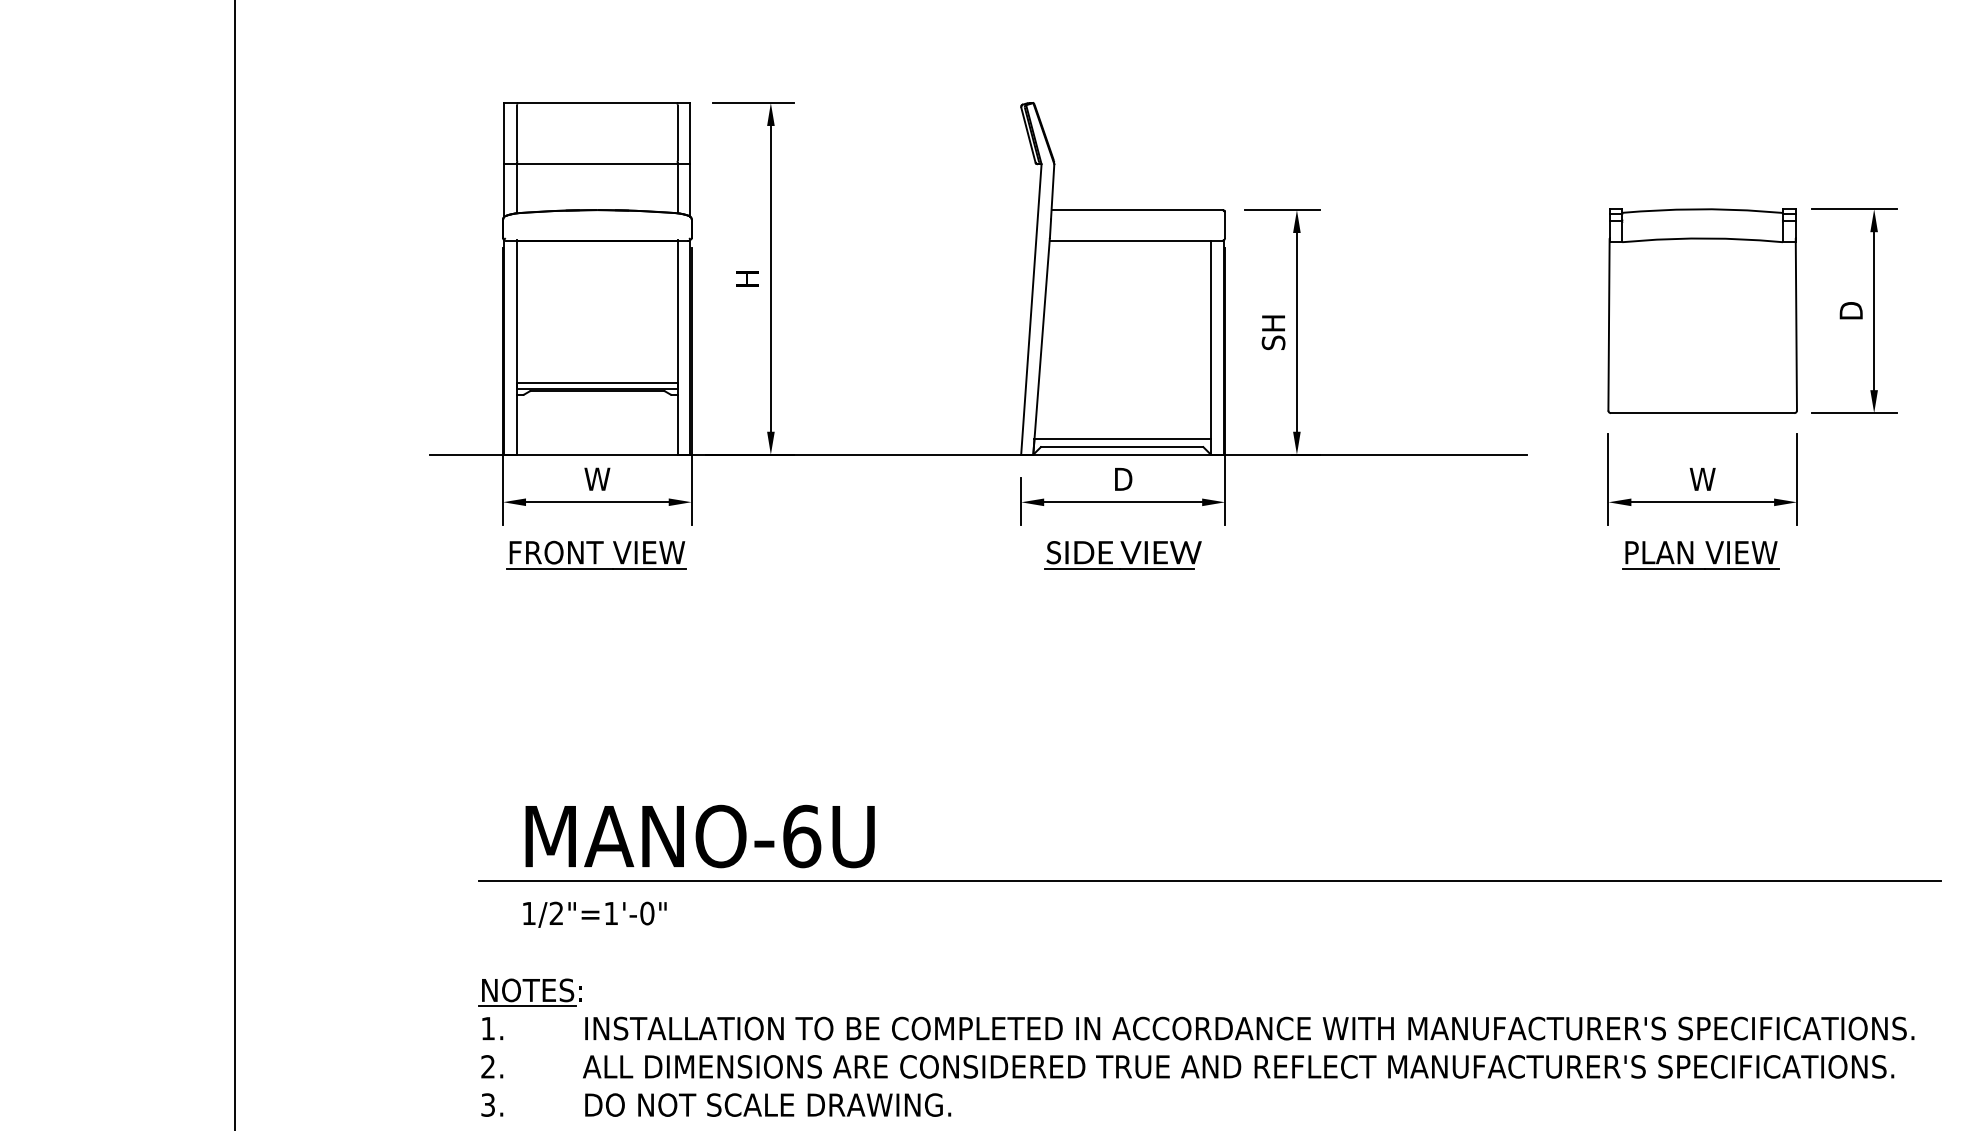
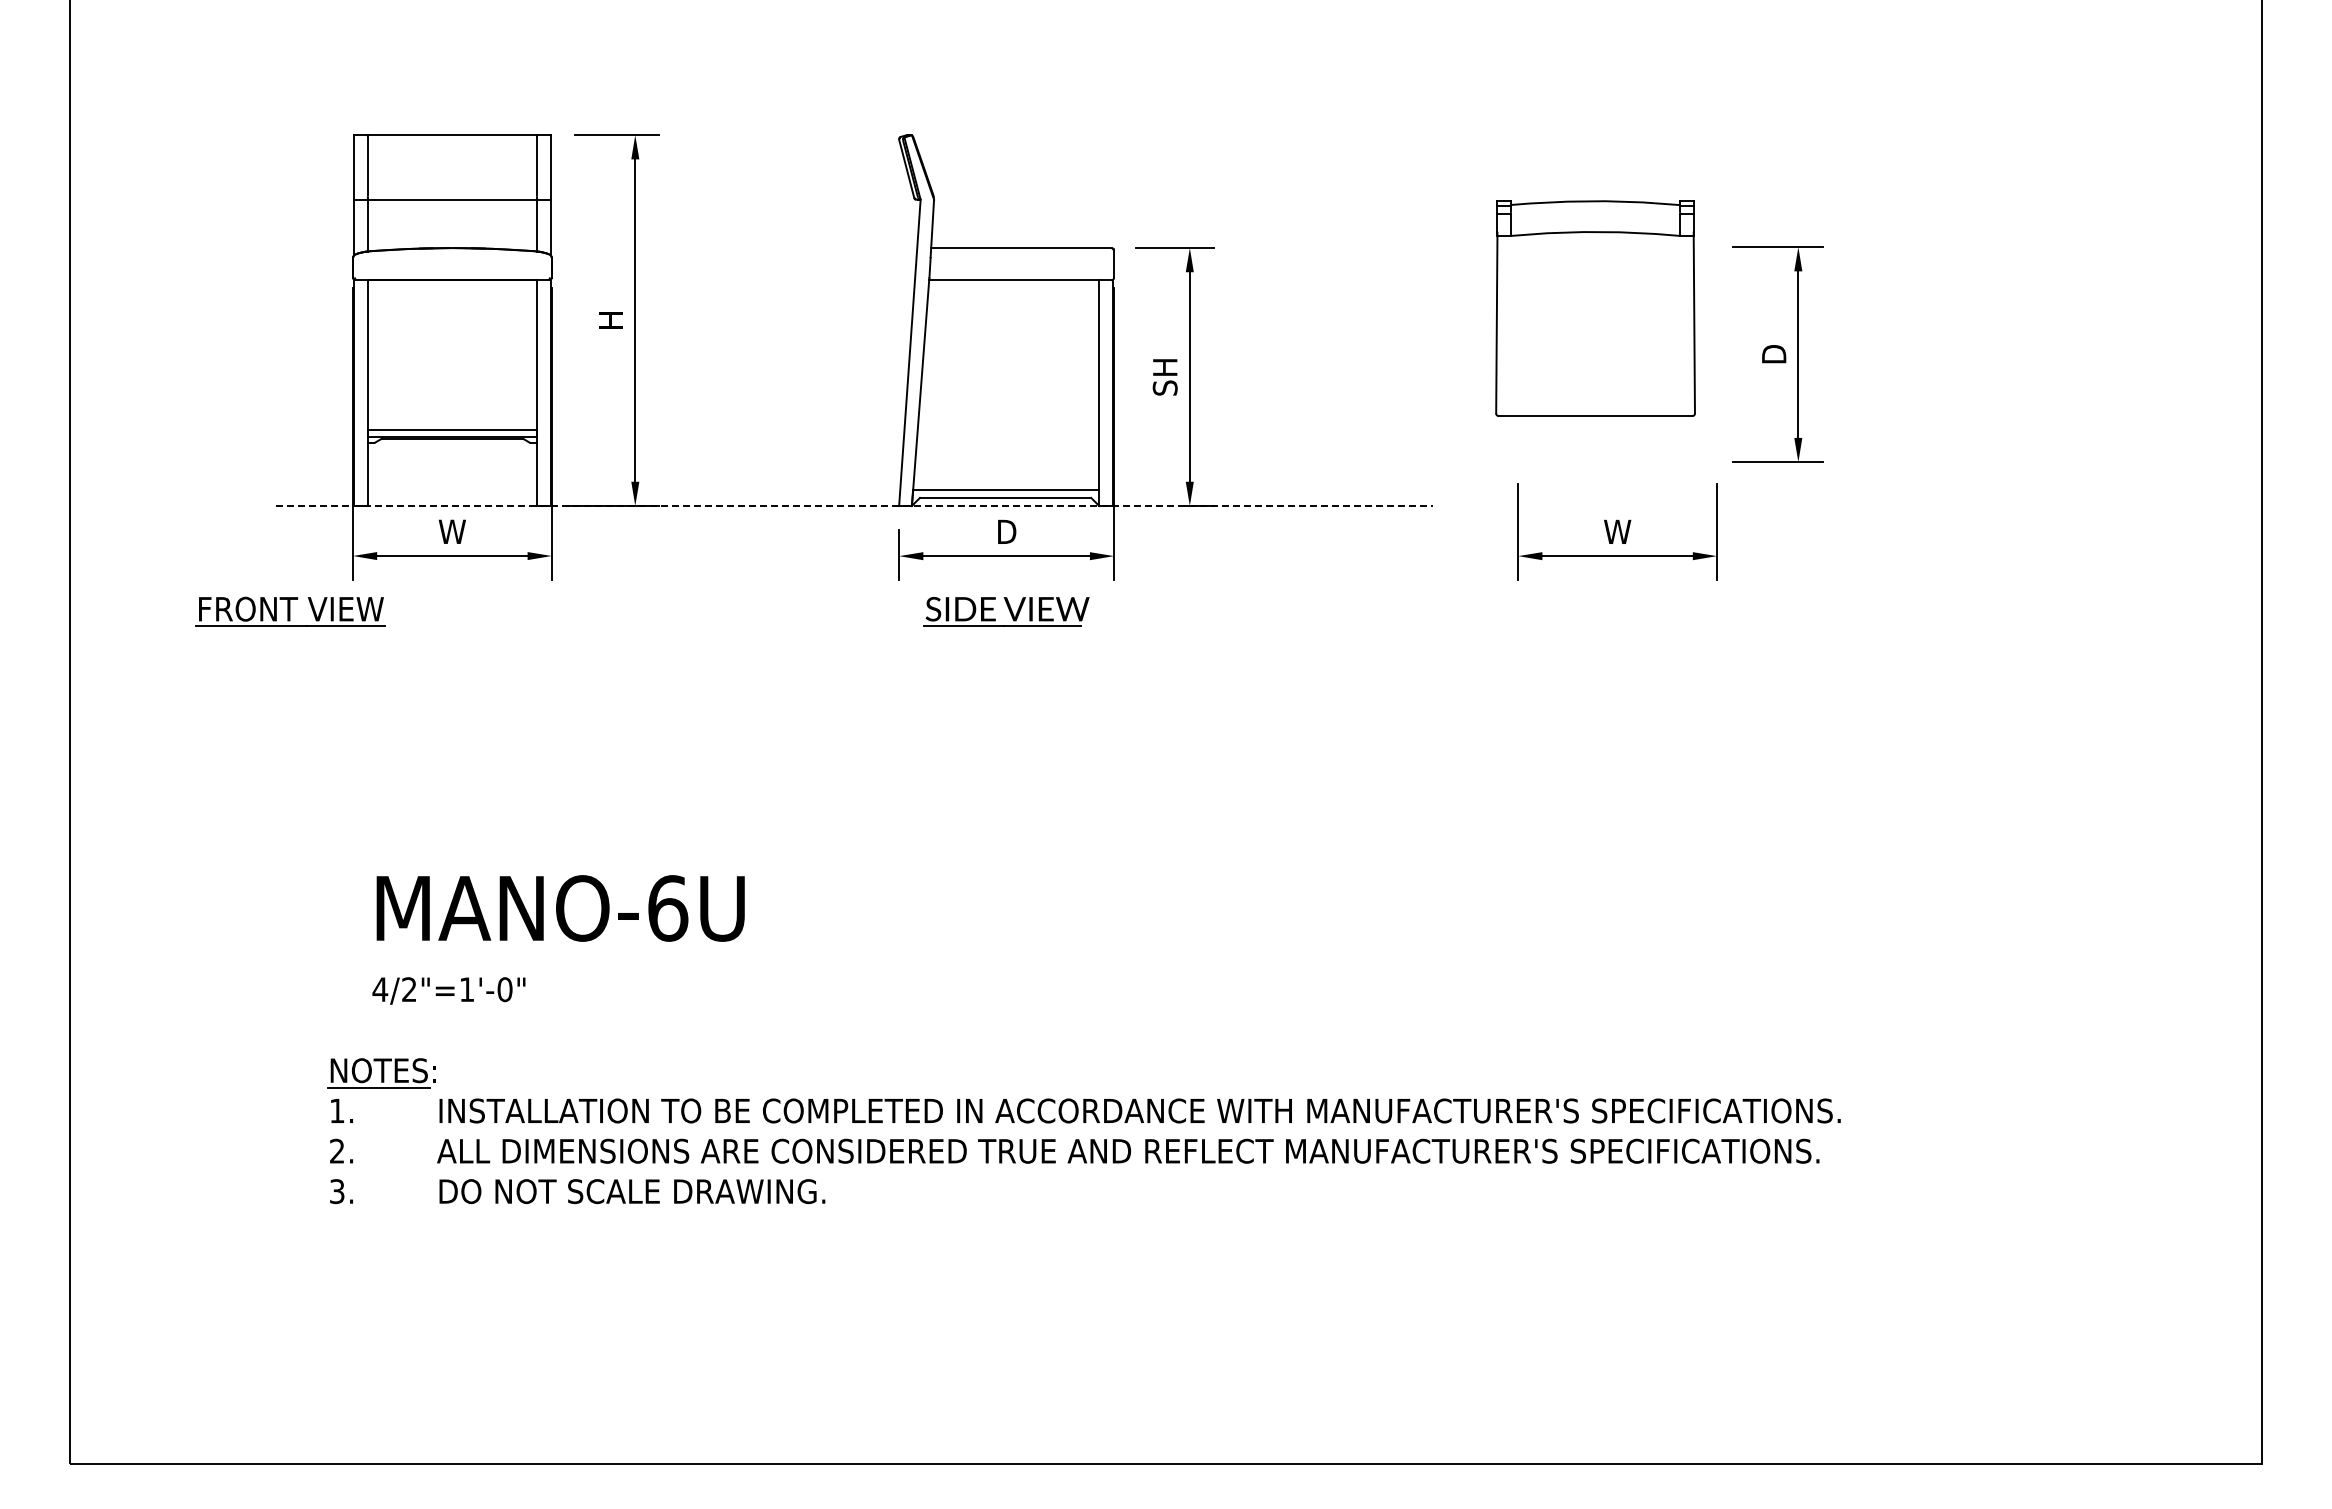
part: (1702, 311) -> (1595, 308), moved
line: (978, 454) -> (854, 505), solid -> dashed
part: (596, 554) -> (290, 611), moved
part: (1693, 554) -> (1607, 611), removed
line: (1209, 881) -> (1097, 955), removed
text: (529, 913) -> (380, 989), 1/2"=1'-0" -> 4/2"=1'-0"

